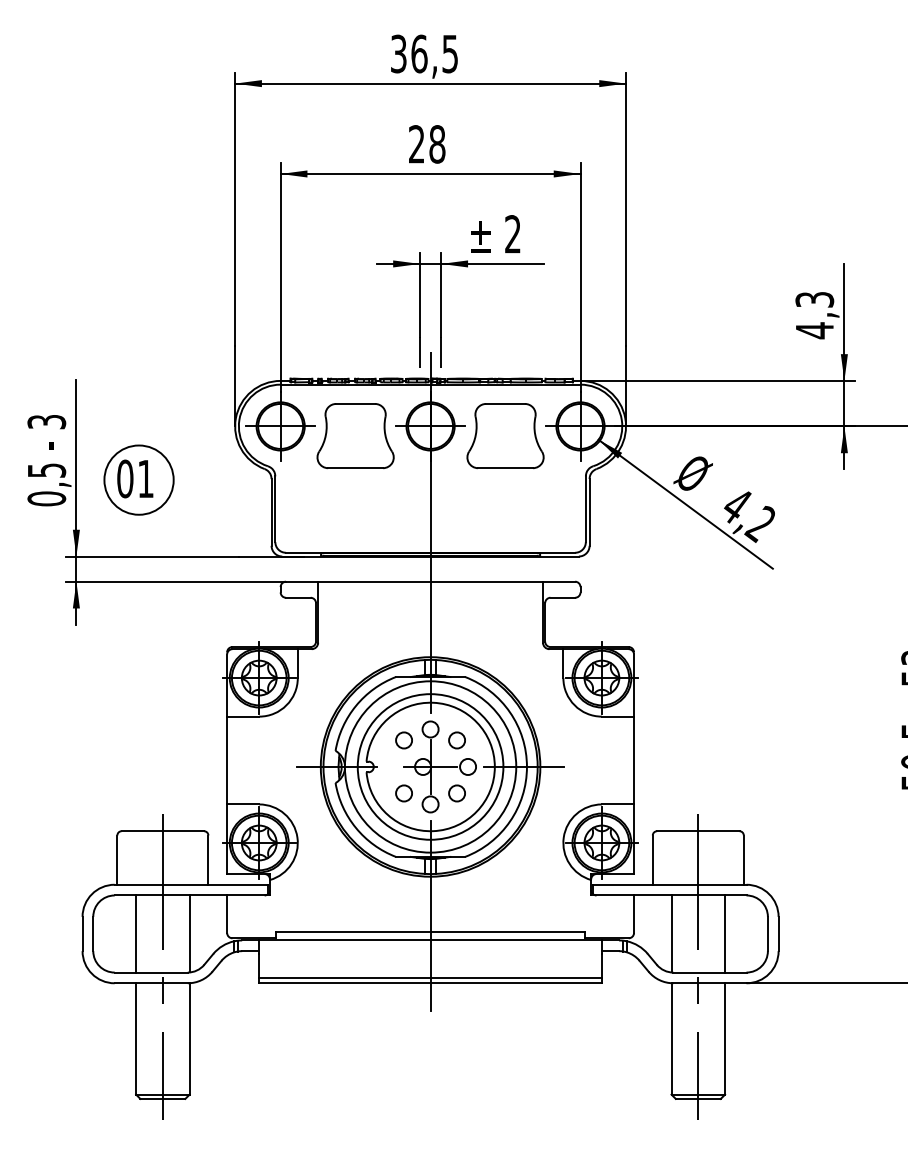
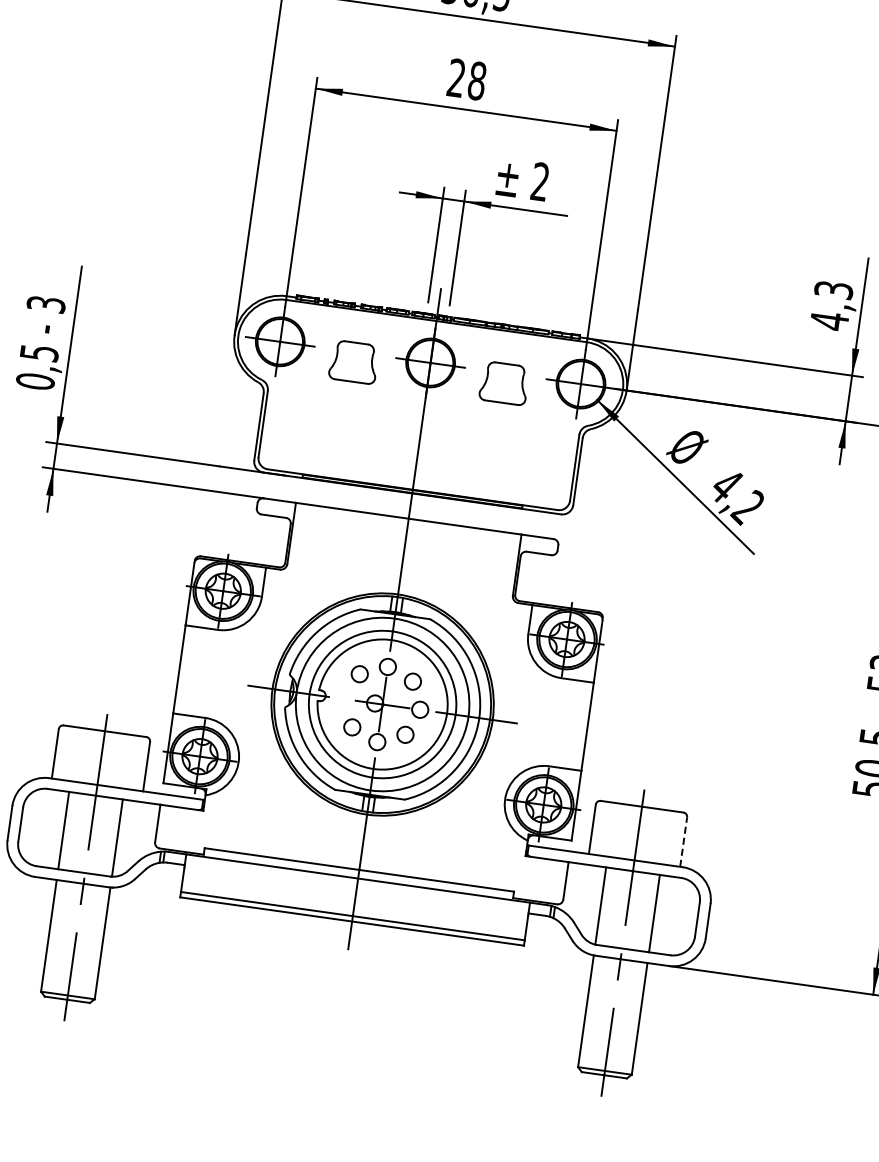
part: (355, 436) -> (353, 362), size x0.6
part: (505, 436) -> (504, 383), size x0.6
part: (138, 479) -> (130, 375), removed
line: (743, 860) -> (683, 842), solid -> dashed

